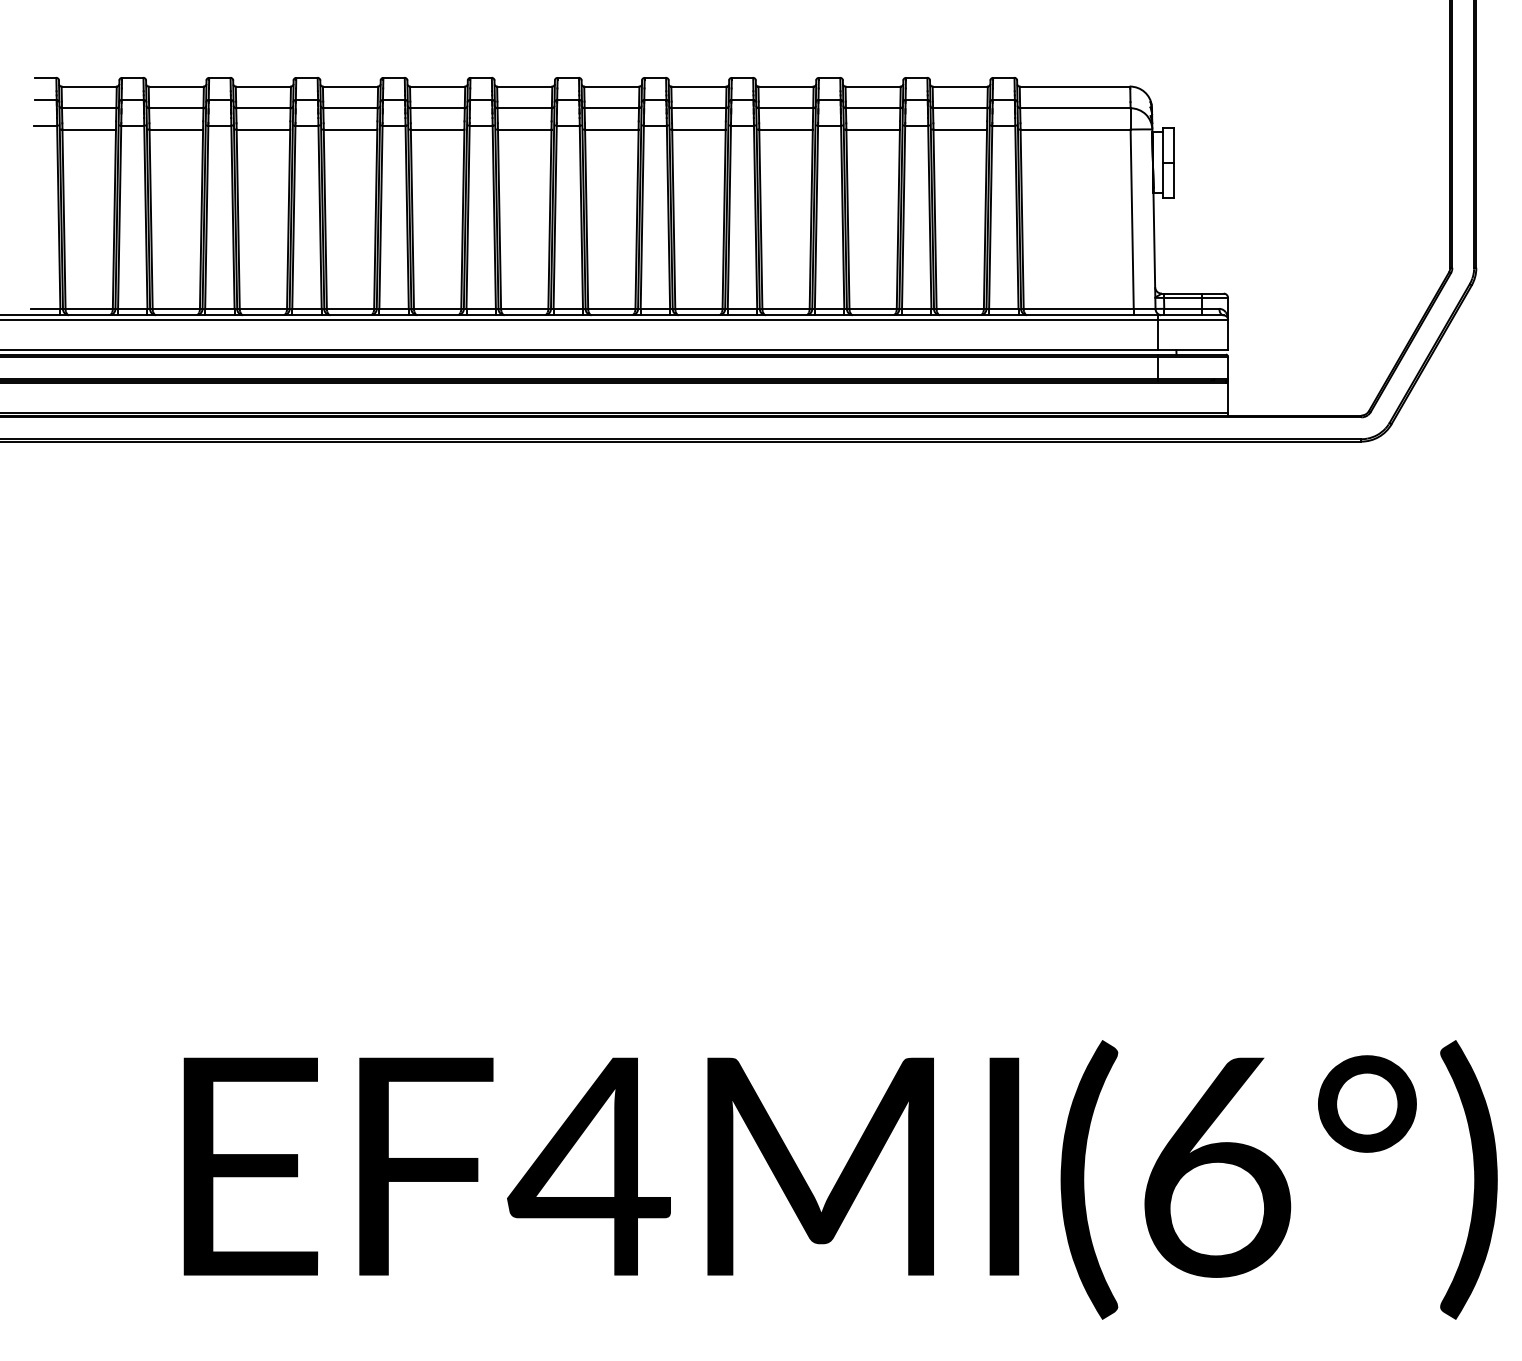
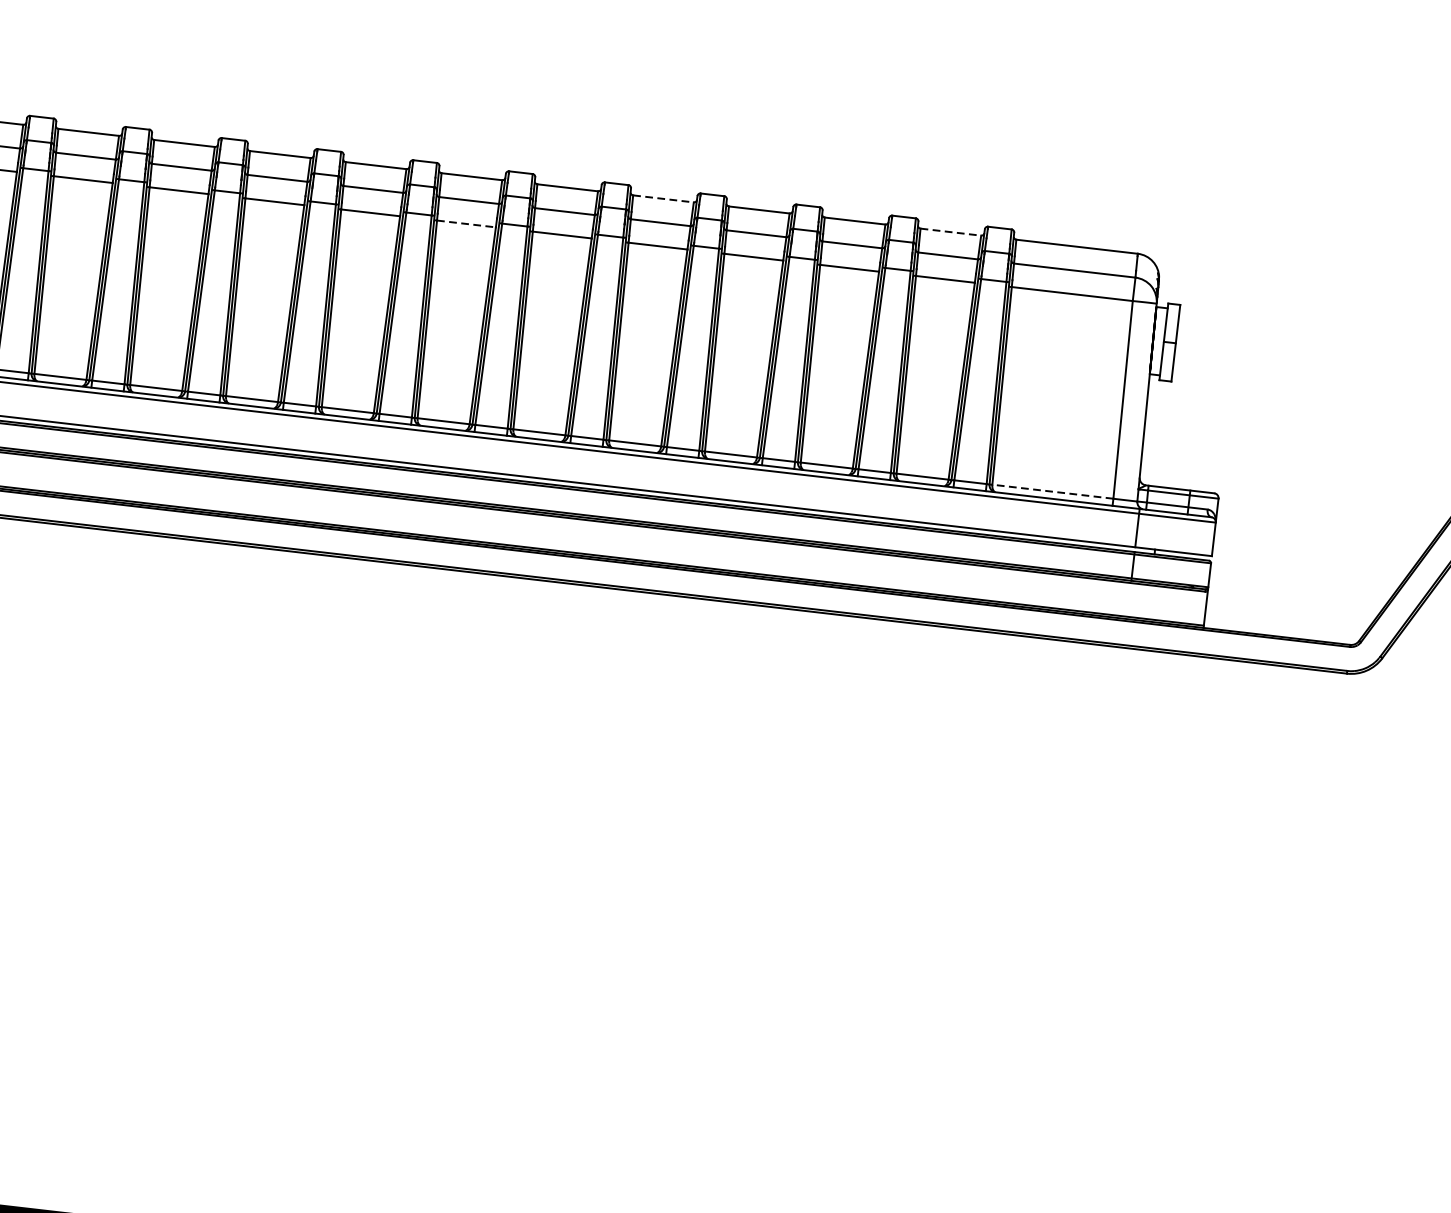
line: (698, 86) -> (663, 198), solid -> dashed
line: (960, 86) -> (951, 232), solid -> dashed
line: (524, 129) -> (466, 223), solid -> dashed
line: (1078, 308) -> (1052, 491), solid -> dashed

